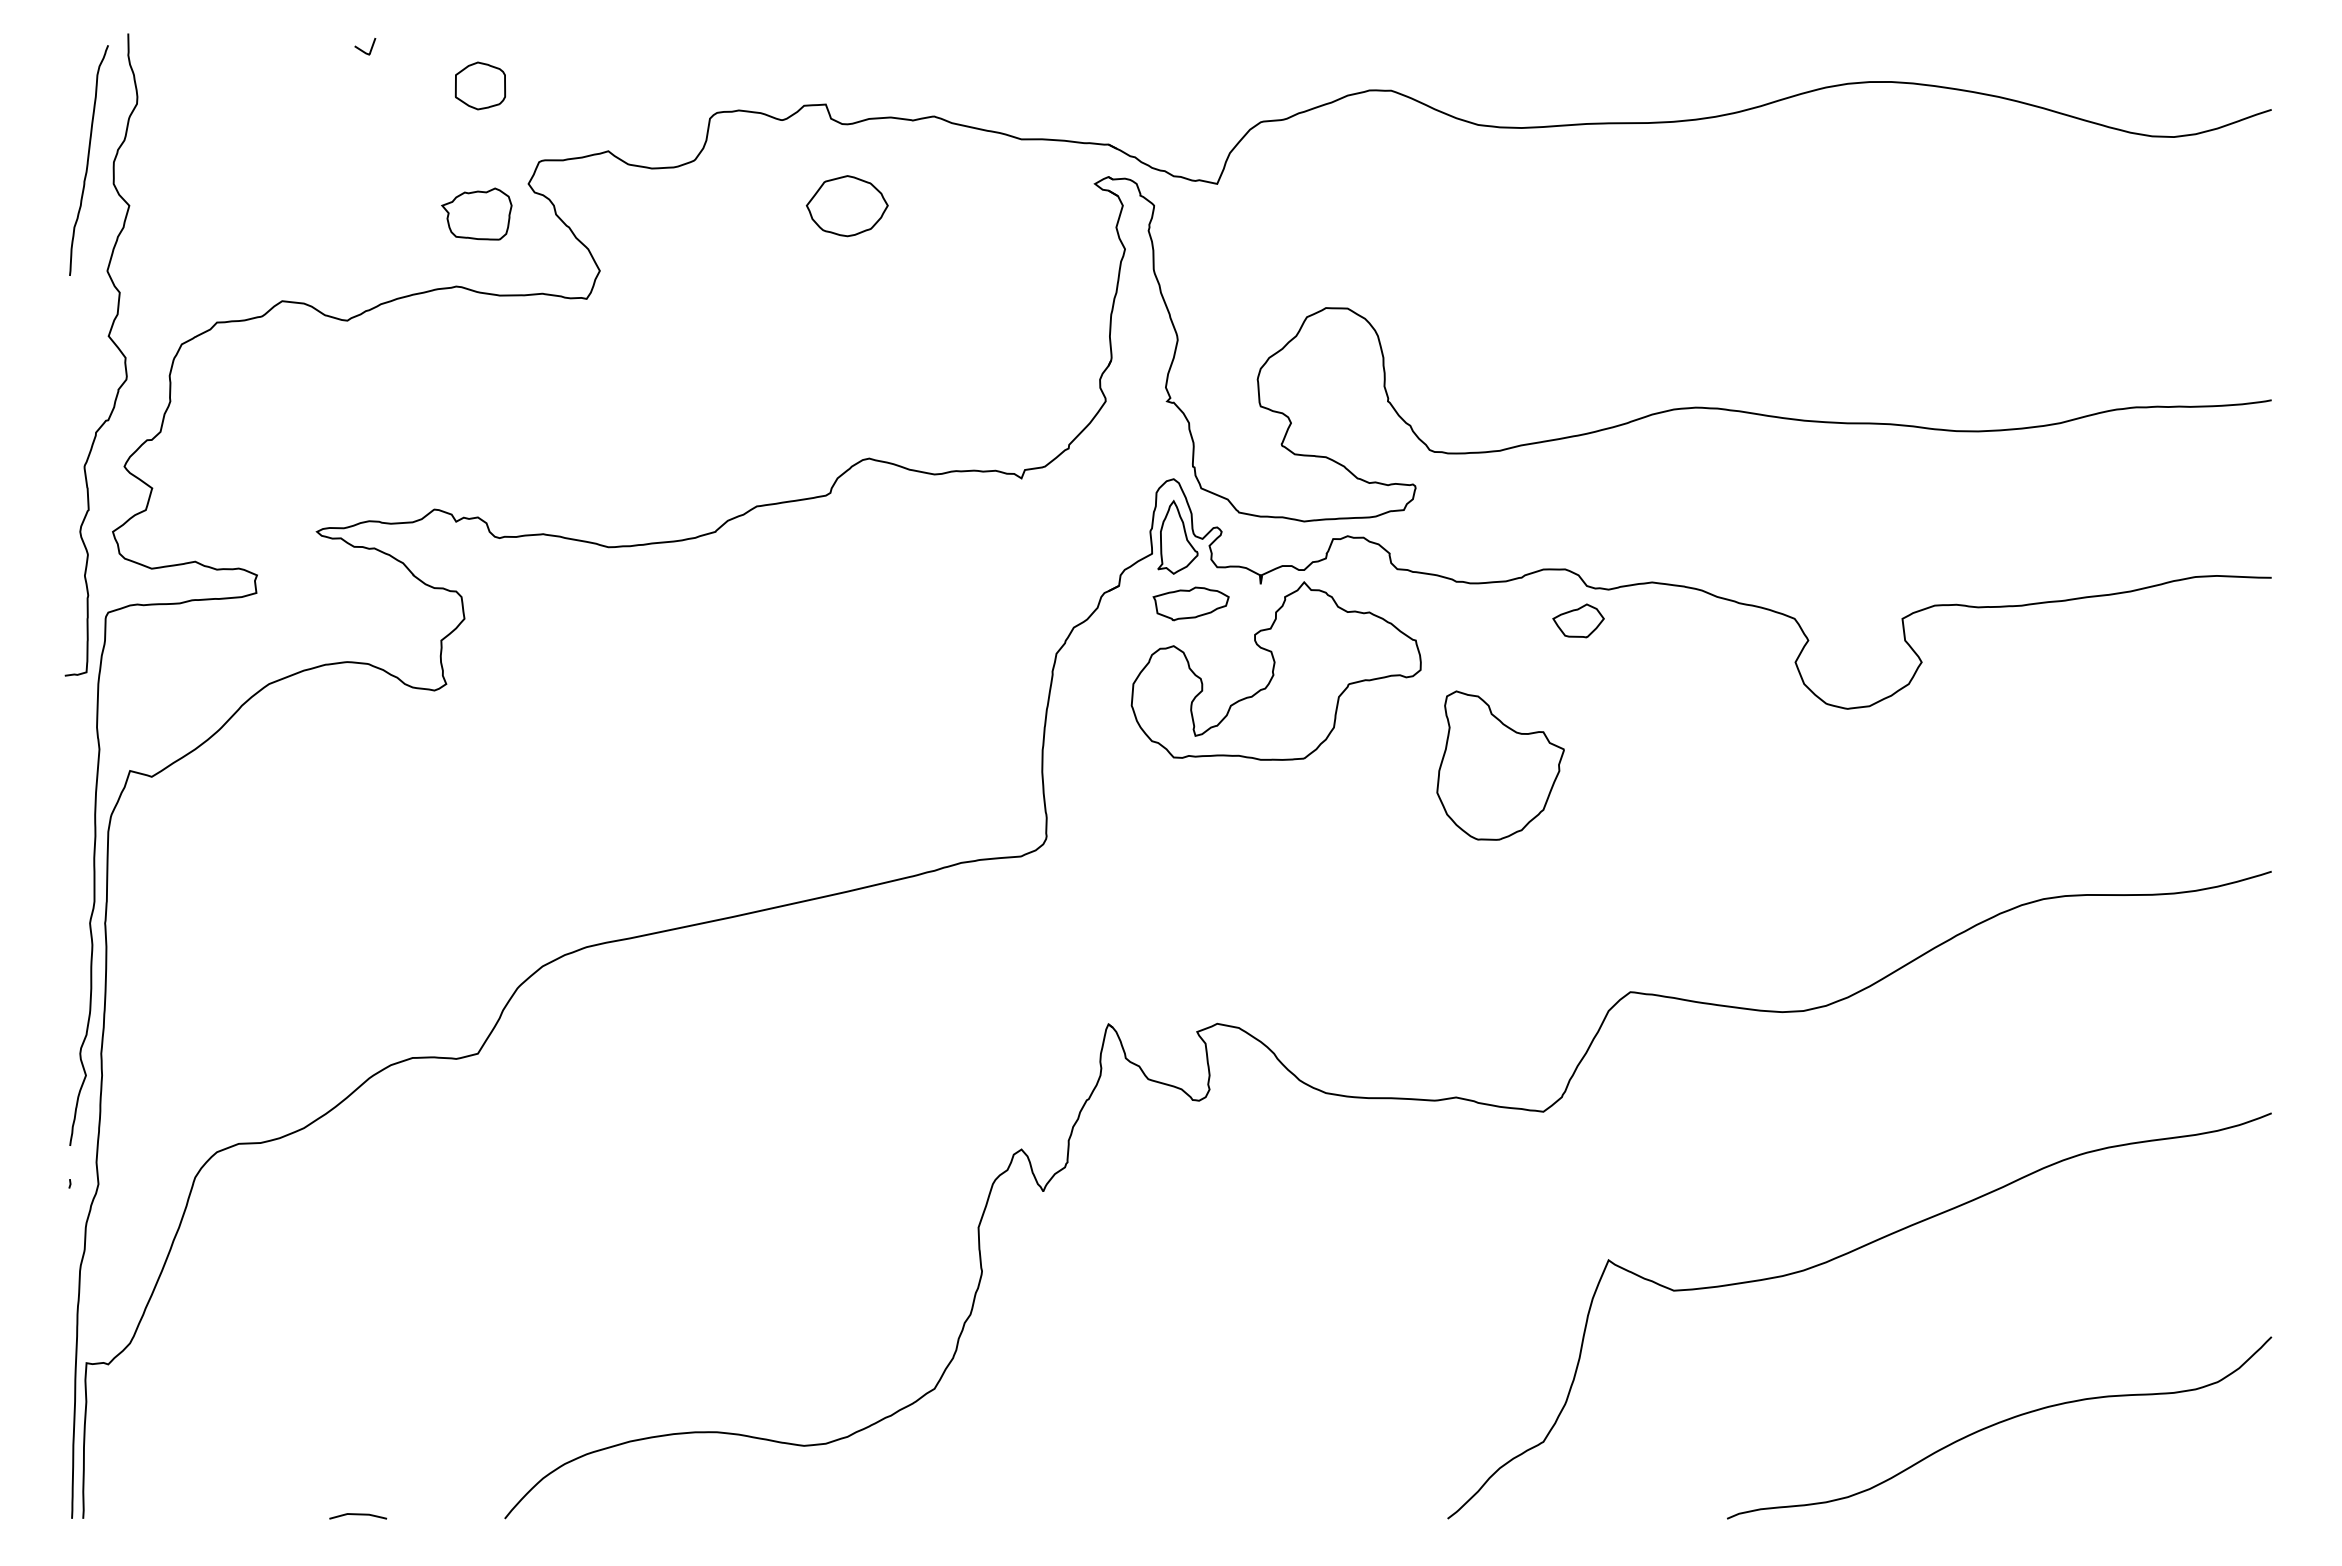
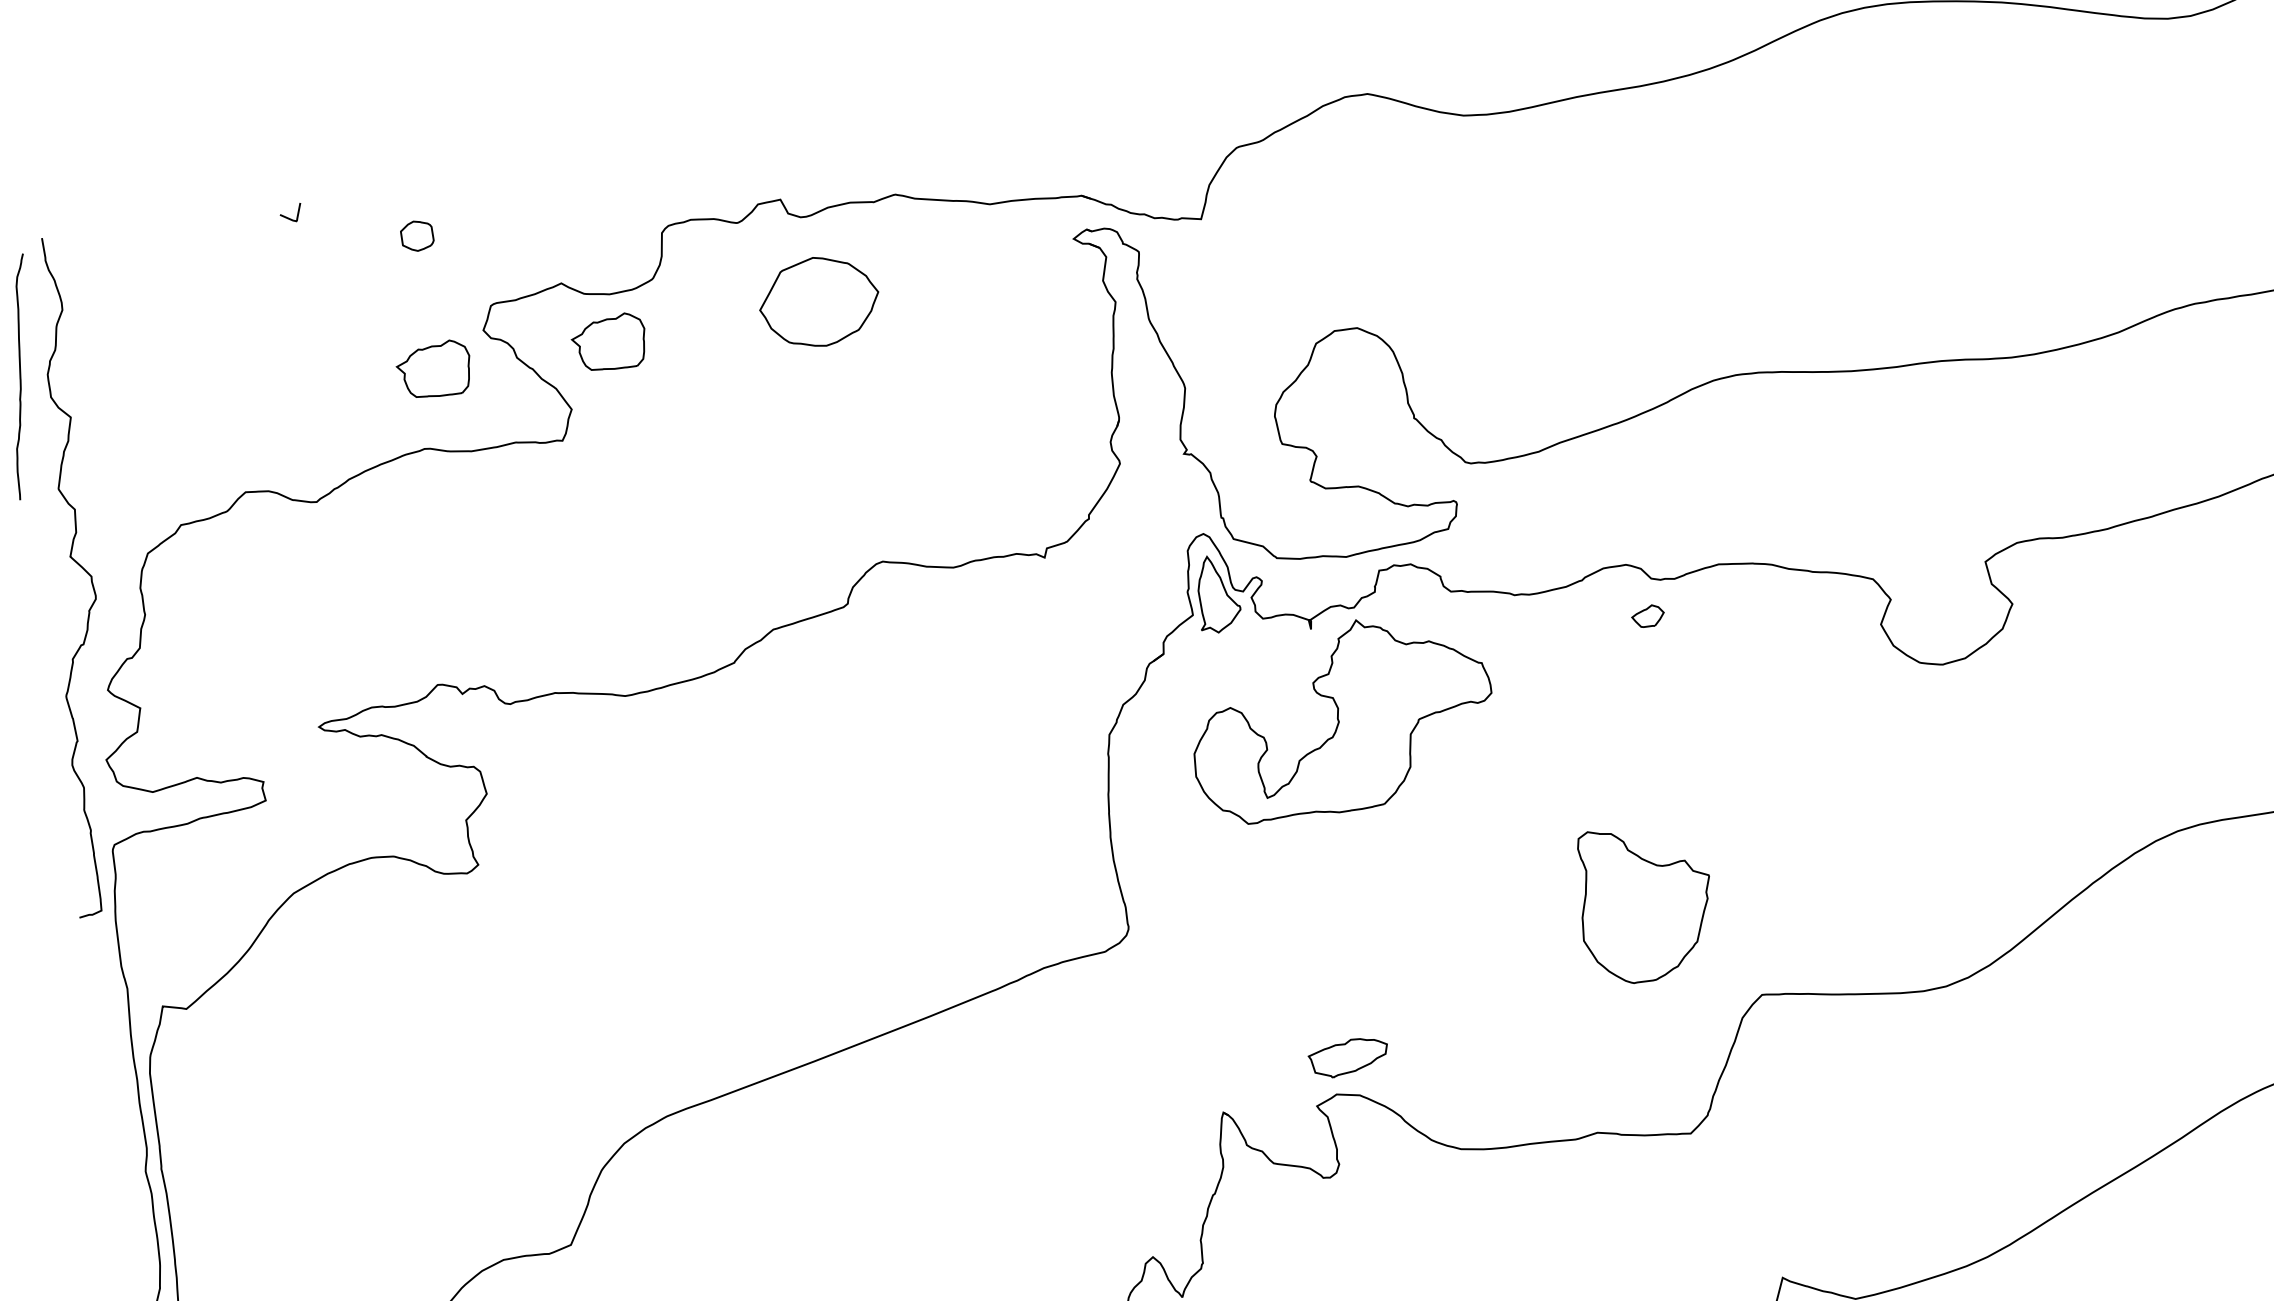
part: (479, 85) -> (416, 235), size x0.6
part: (846, 206) -> (818, 302), size x1.4
part: (644, 213) -> (608, 342), added
part: (1190, 603) -> (1348, 1057), moved
part: (1578, 620) -> (1648, 615), size x0.6
part: (1500, 765) -> (1645, 902), moved

